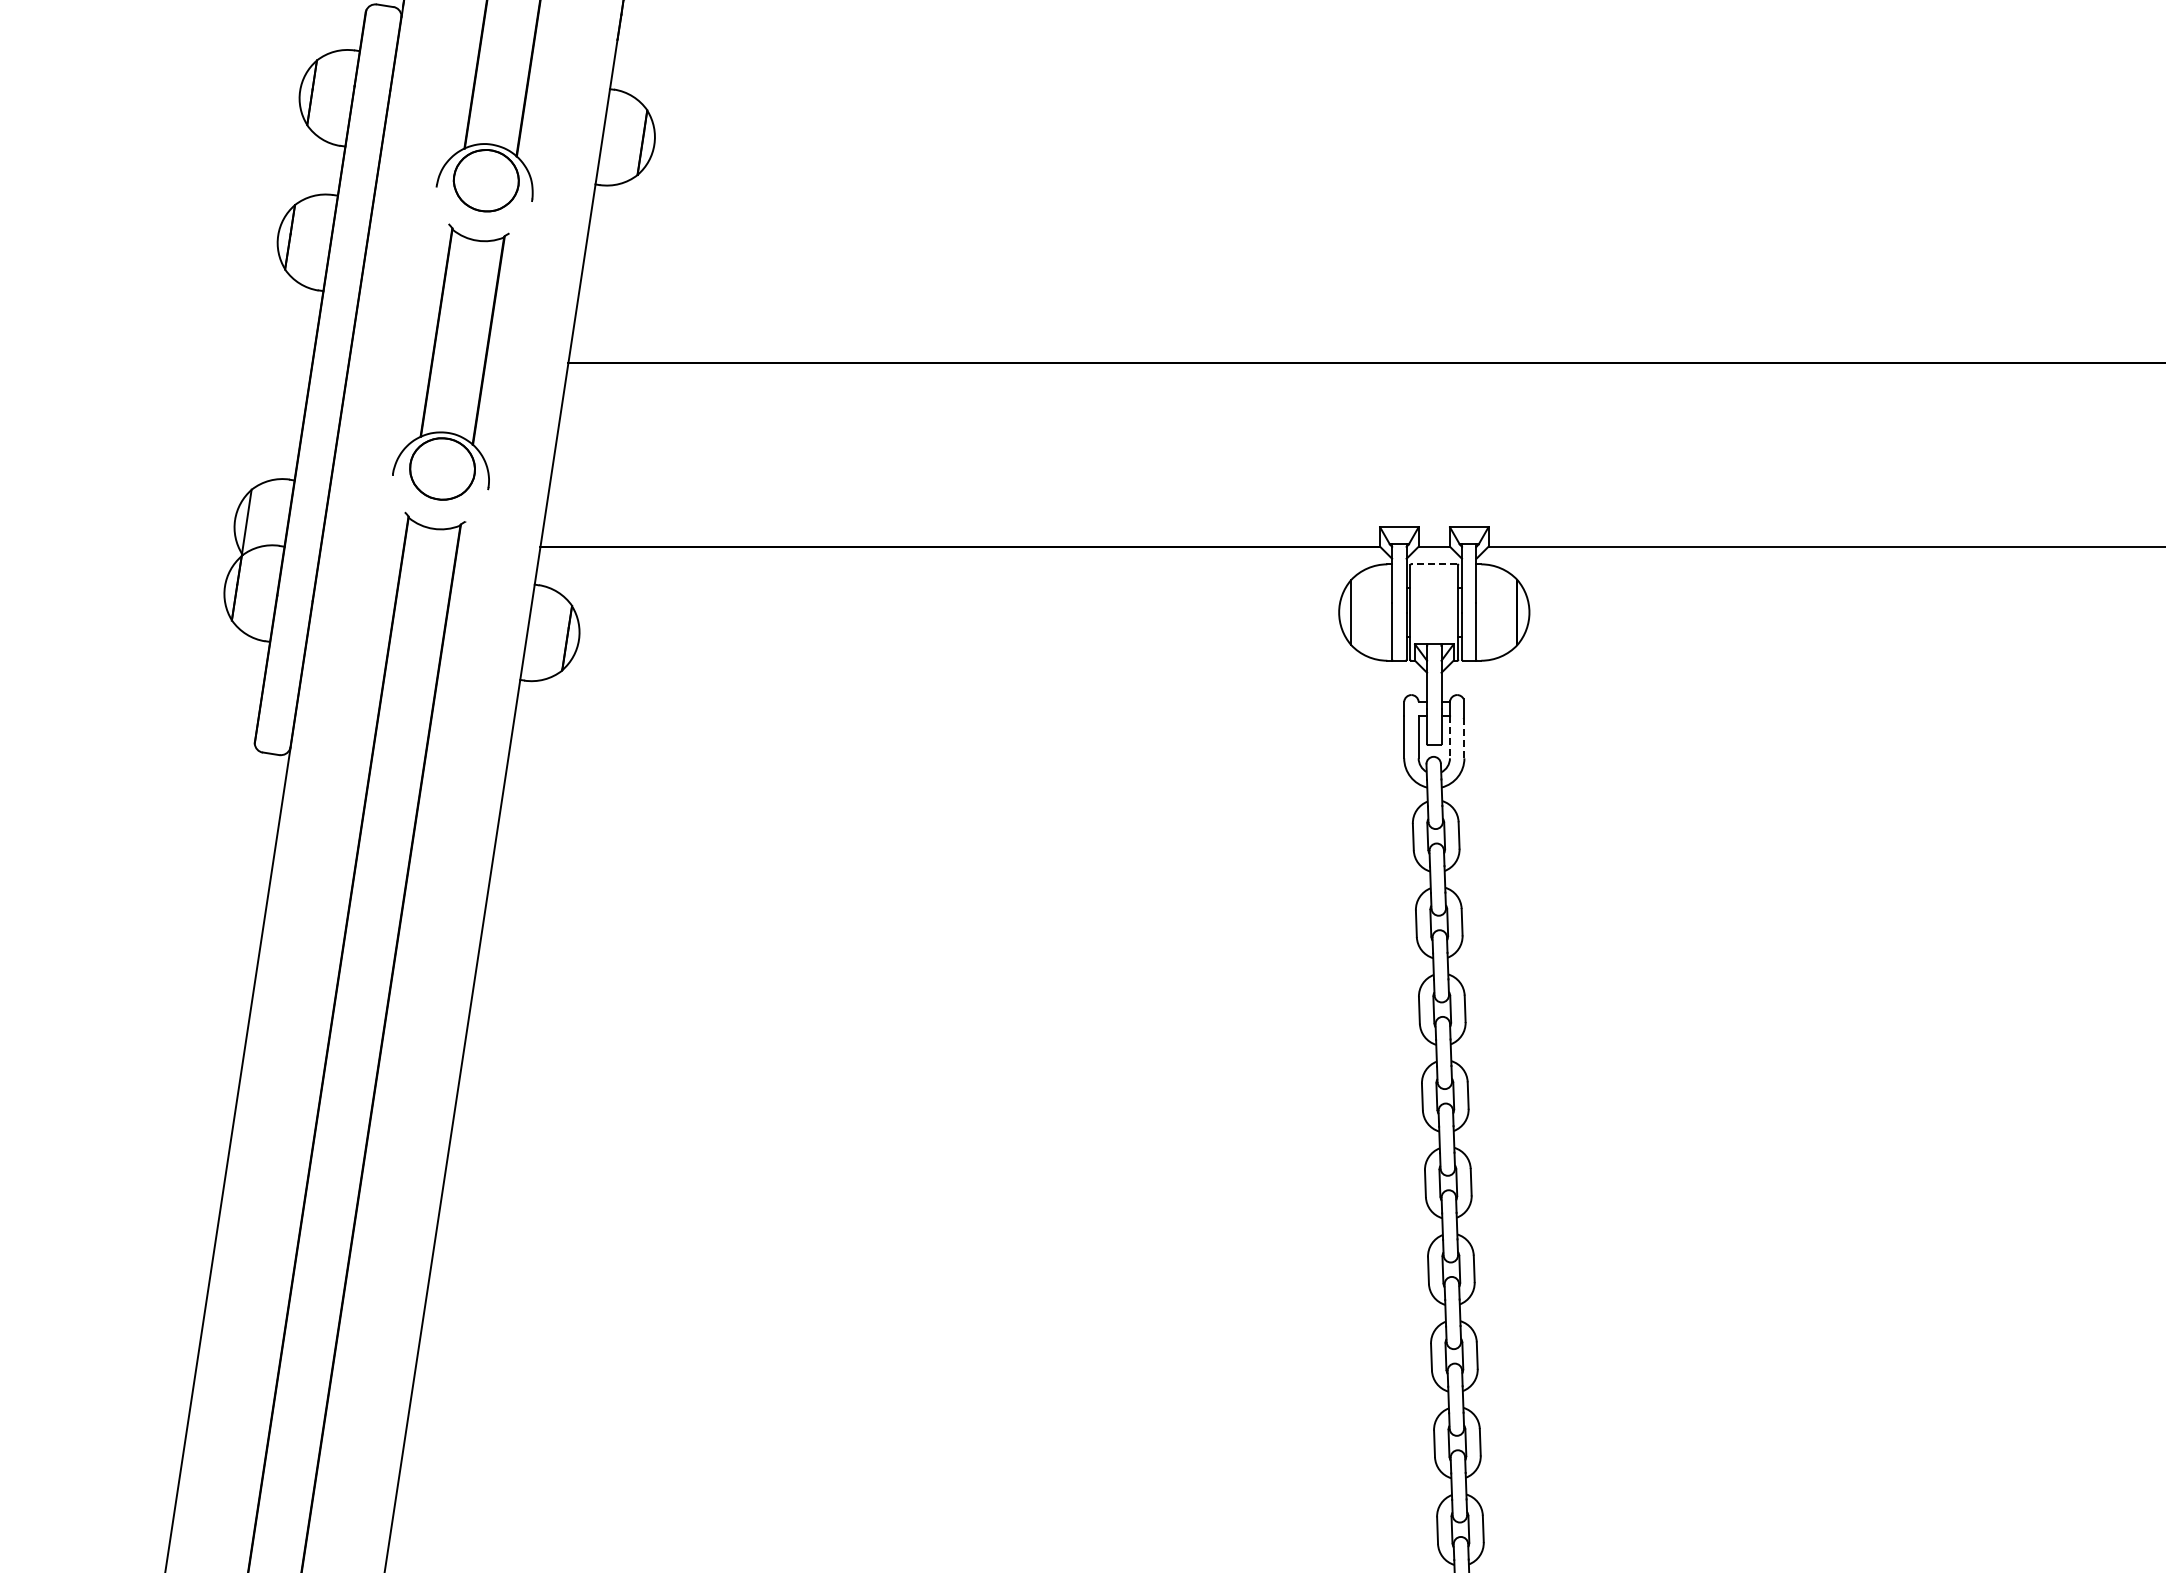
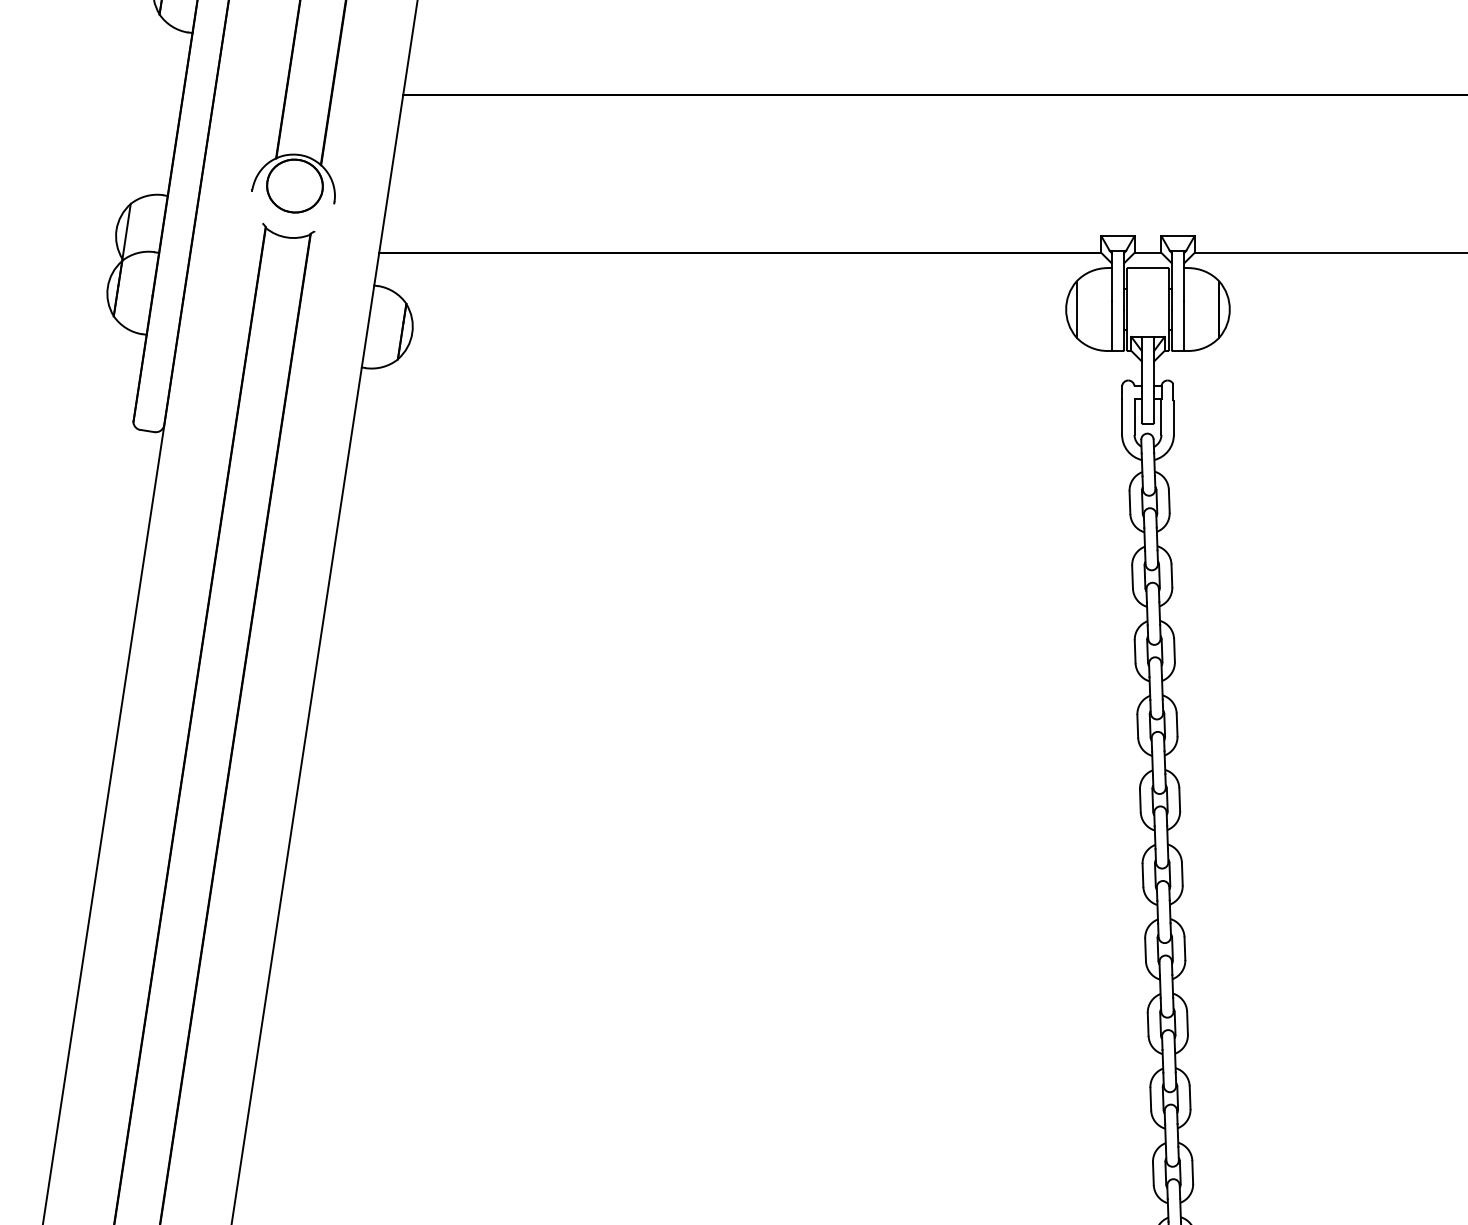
line: (1433, 564) -> (1147, 268), dashed -> solid
line: (1449, 737) -> (1161, 417), dashed -> solid
line: (1464, 738) -> (1173, 417), dashed -> solid

